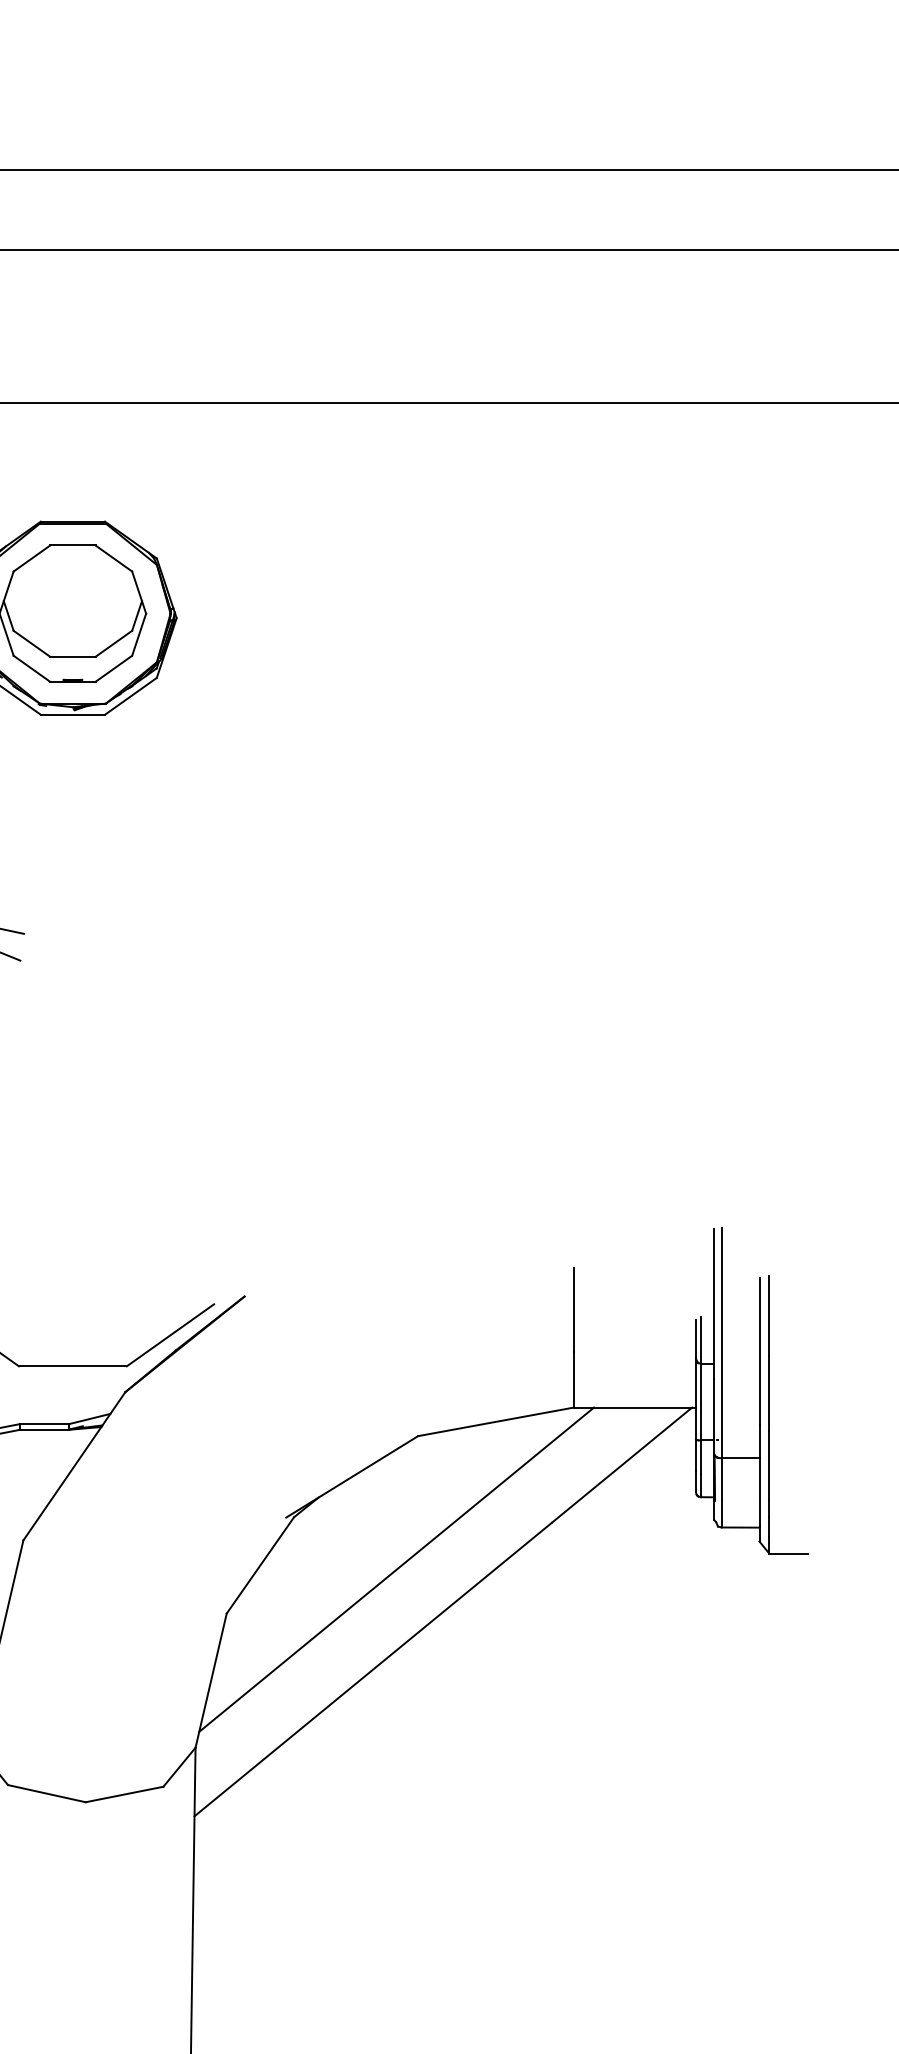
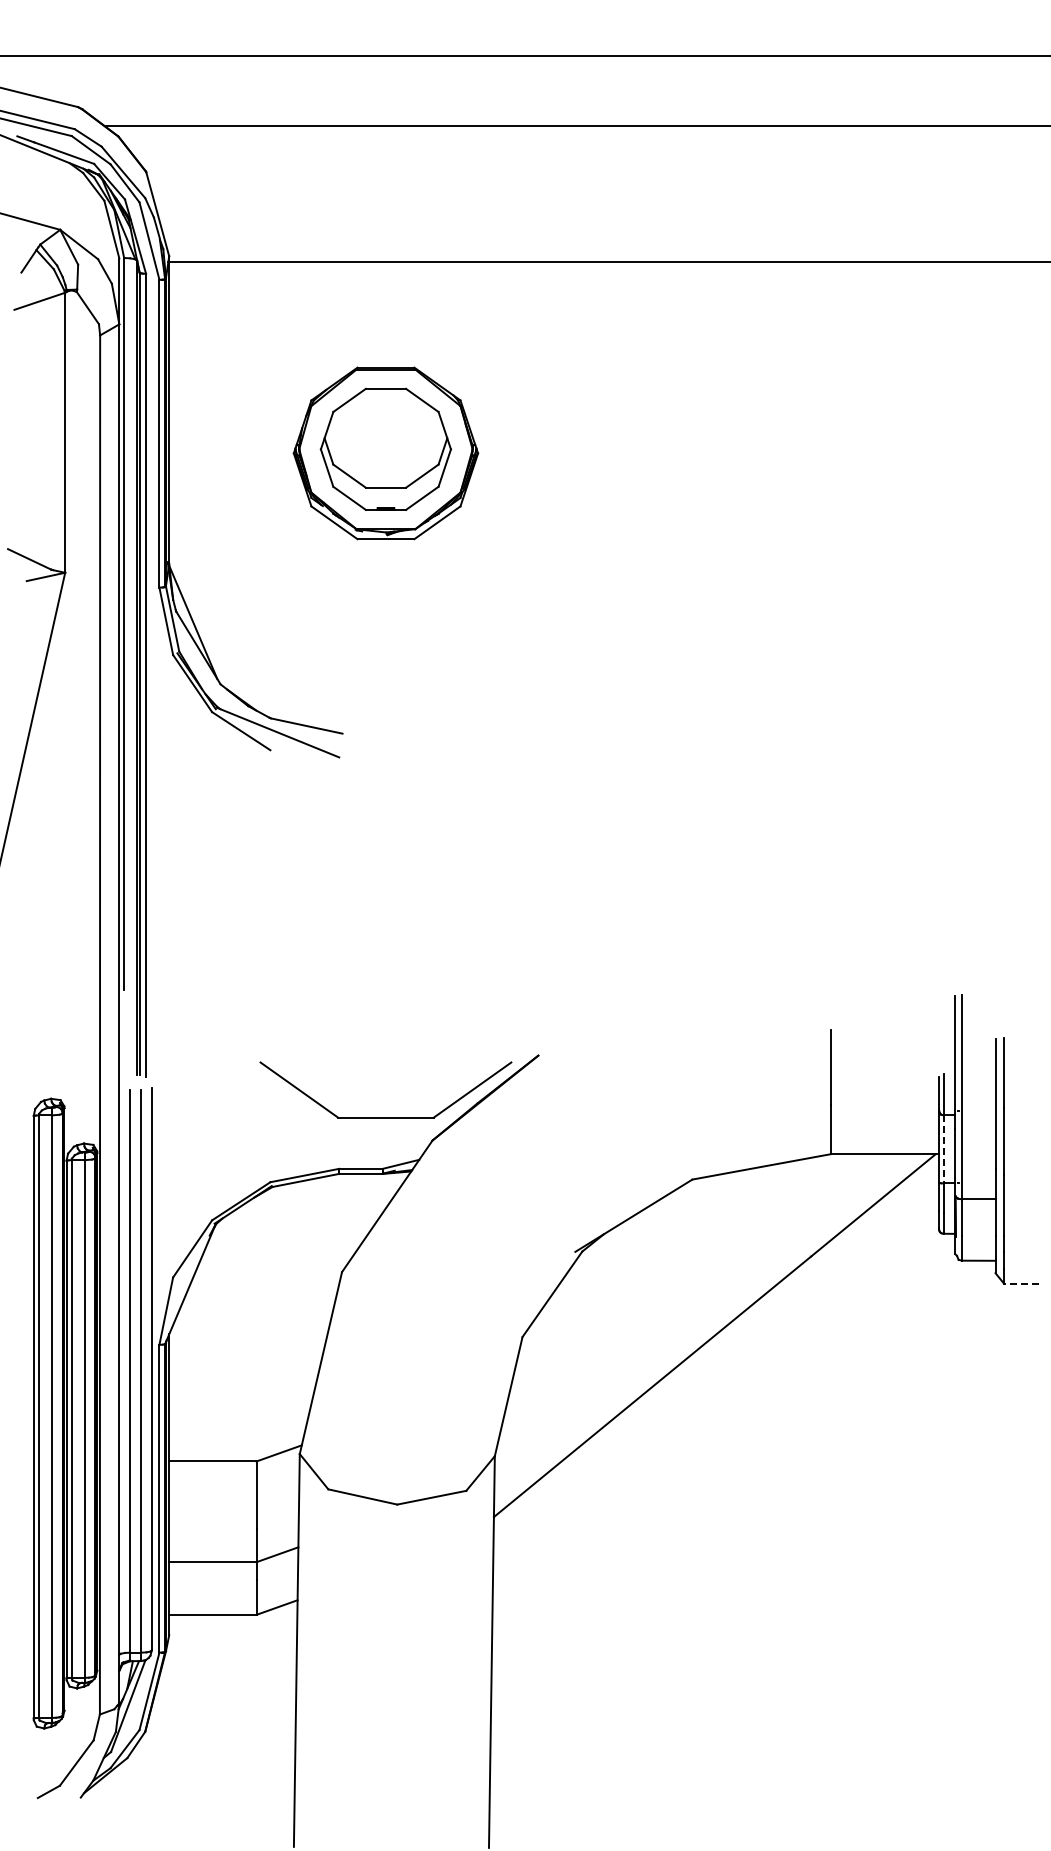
line: (700, 1402) -> (943, 1149), solid -> dashed
line: (788, 1553) -> (1021, 1283), solid -> dashed
line: (396, 1570) -> (673, 1298), removed

